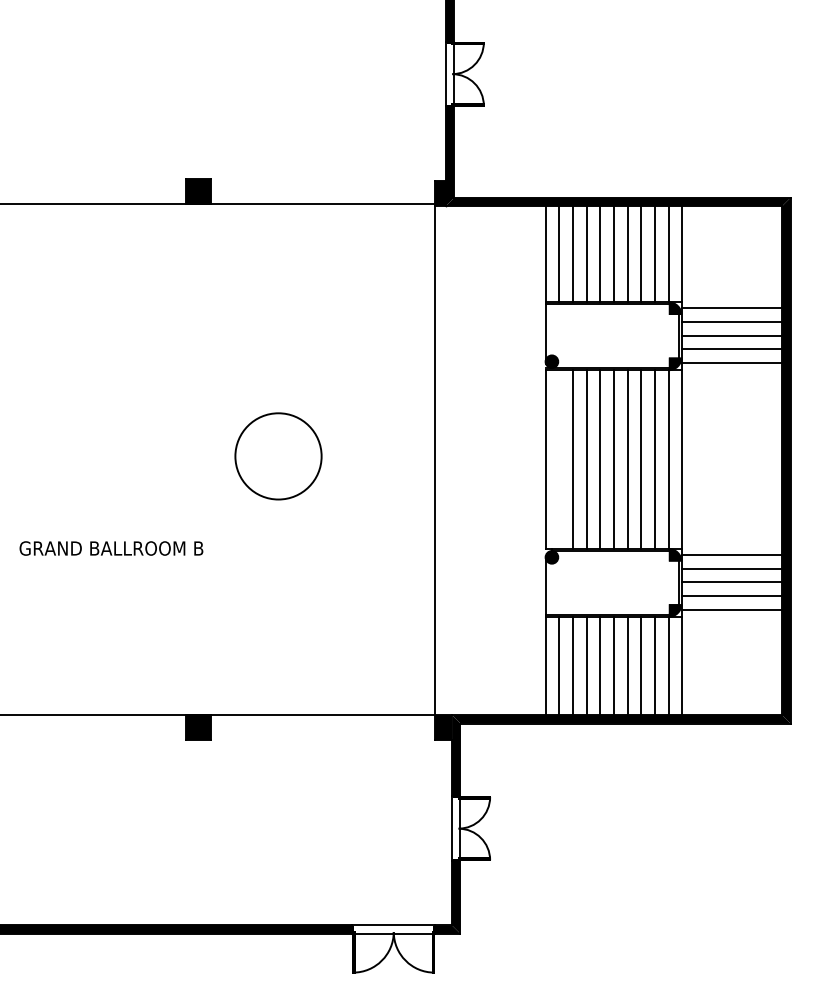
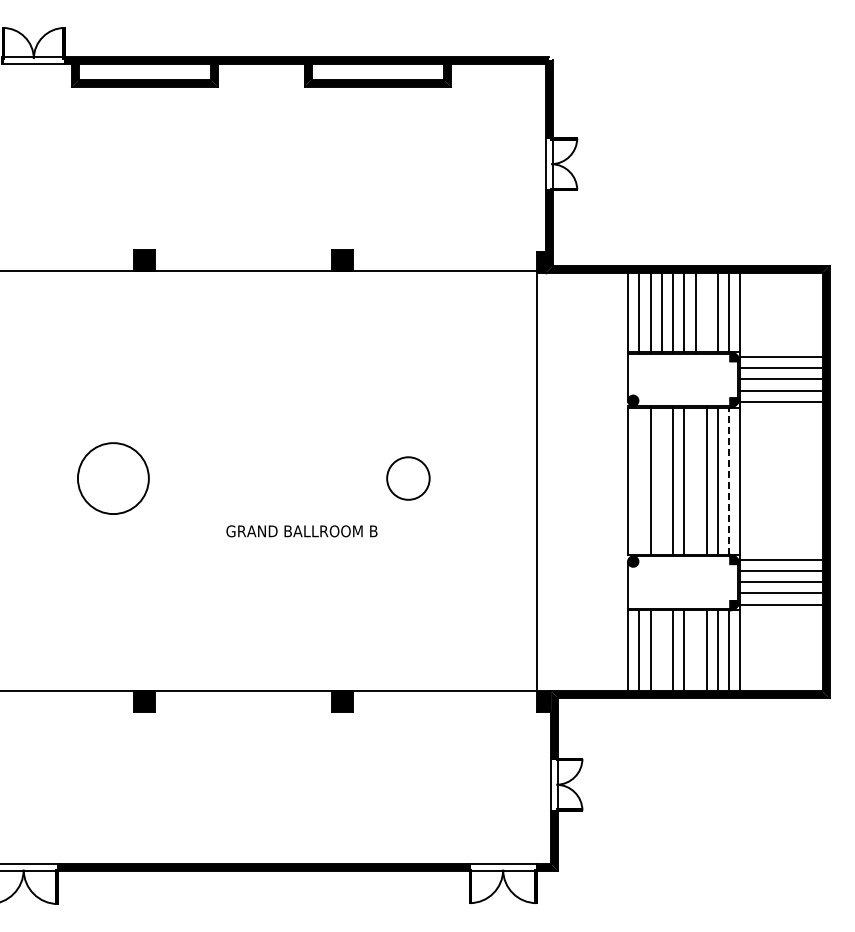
line: (640, 253) -> (706, 311), removed
circle: (278, 456) -> (408, 478), size x0.6
line: (586, 458) -> (661, 480), removed
line: (627, 458) -> (695, 480), removed
line: (668, 459) -> (729, 481), solid -> dashed
text: (110, 548) -> (301, 531), moved
line: (586, 665) -> (661, 650), removed
line: (627, 665) -> (695, 650), removed

